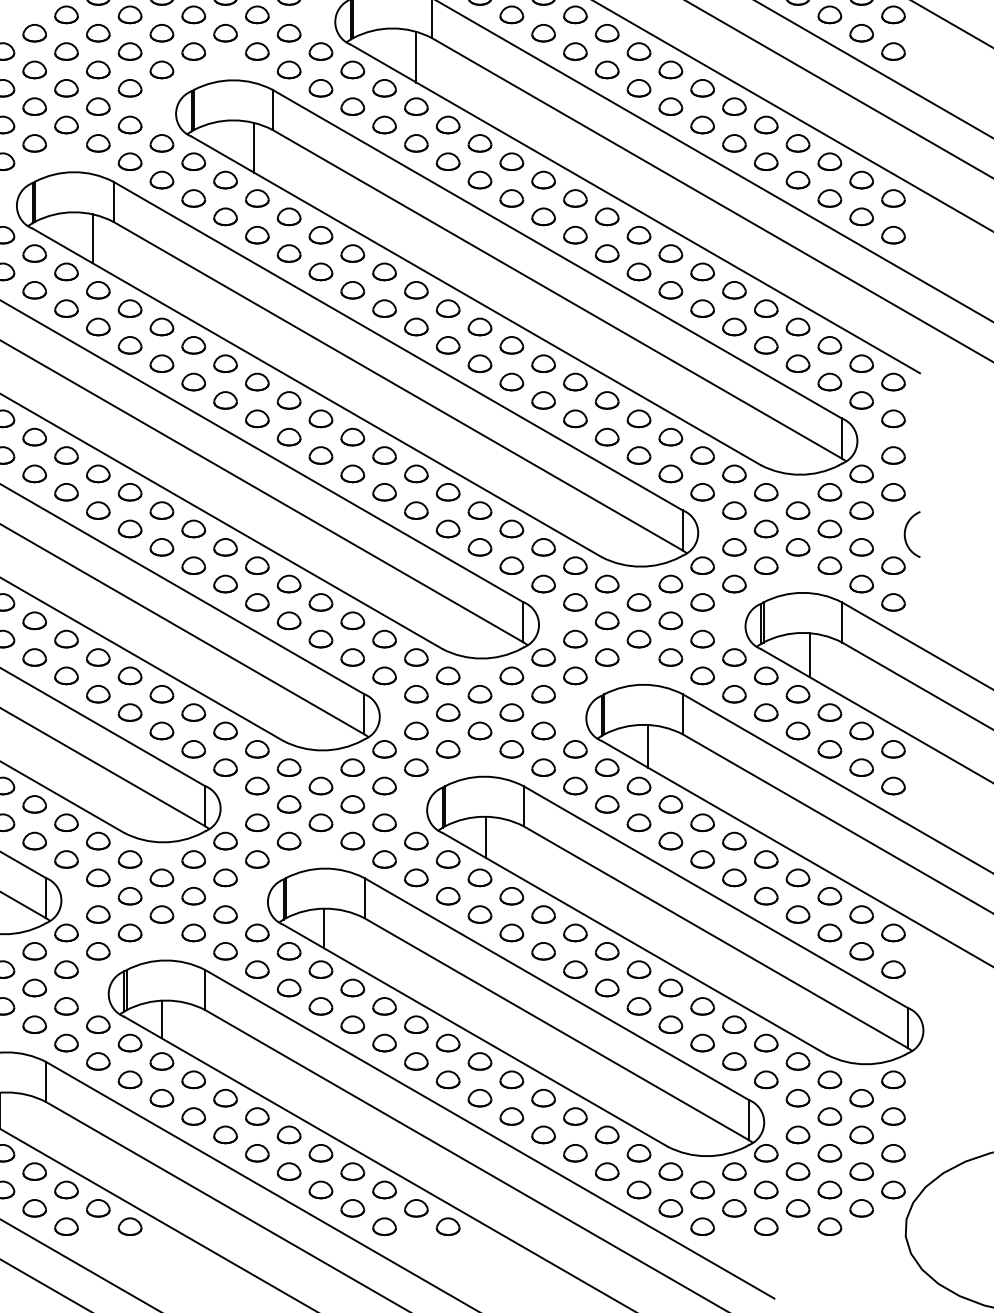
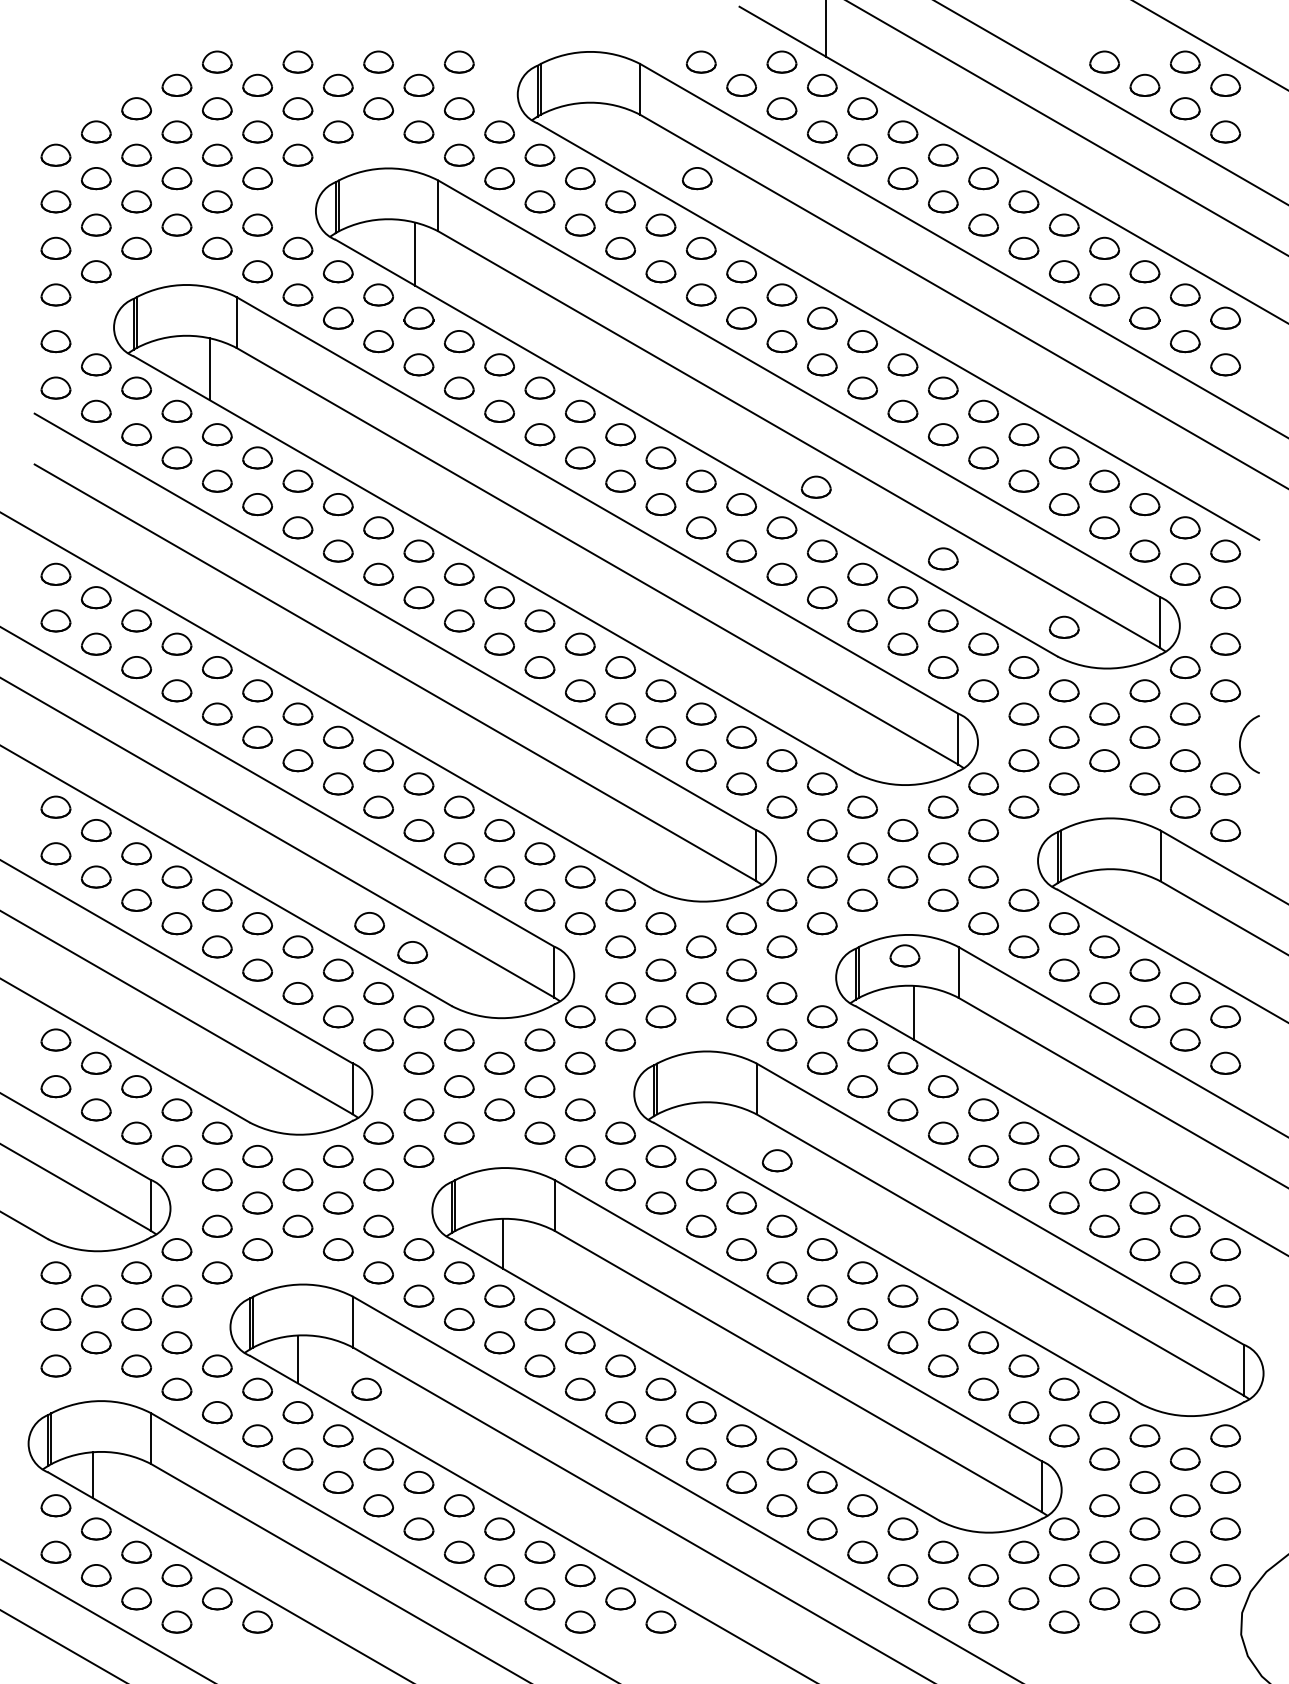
line: (416, 56) -> (620, 138), removed
part: (476, 88) -> (696, 178), added
part: (570, 331) -> (815, 486), added
part: (671, 387) -> (943, 558), added
part: (765, 441) -> (1063, 626), added
line: (809, 655) -> (1119, 897), removed
part: (218, 675) -> (369, 923), added
part: (252, 698) -> (412, 952), added
part: (640, 701) -> (904, 955), added
line: (485, 837) -> (708, 1128), removed
part: (540, 862) -> (777, 1160), added
part: (215, 1042) -> (366, 1388), added

